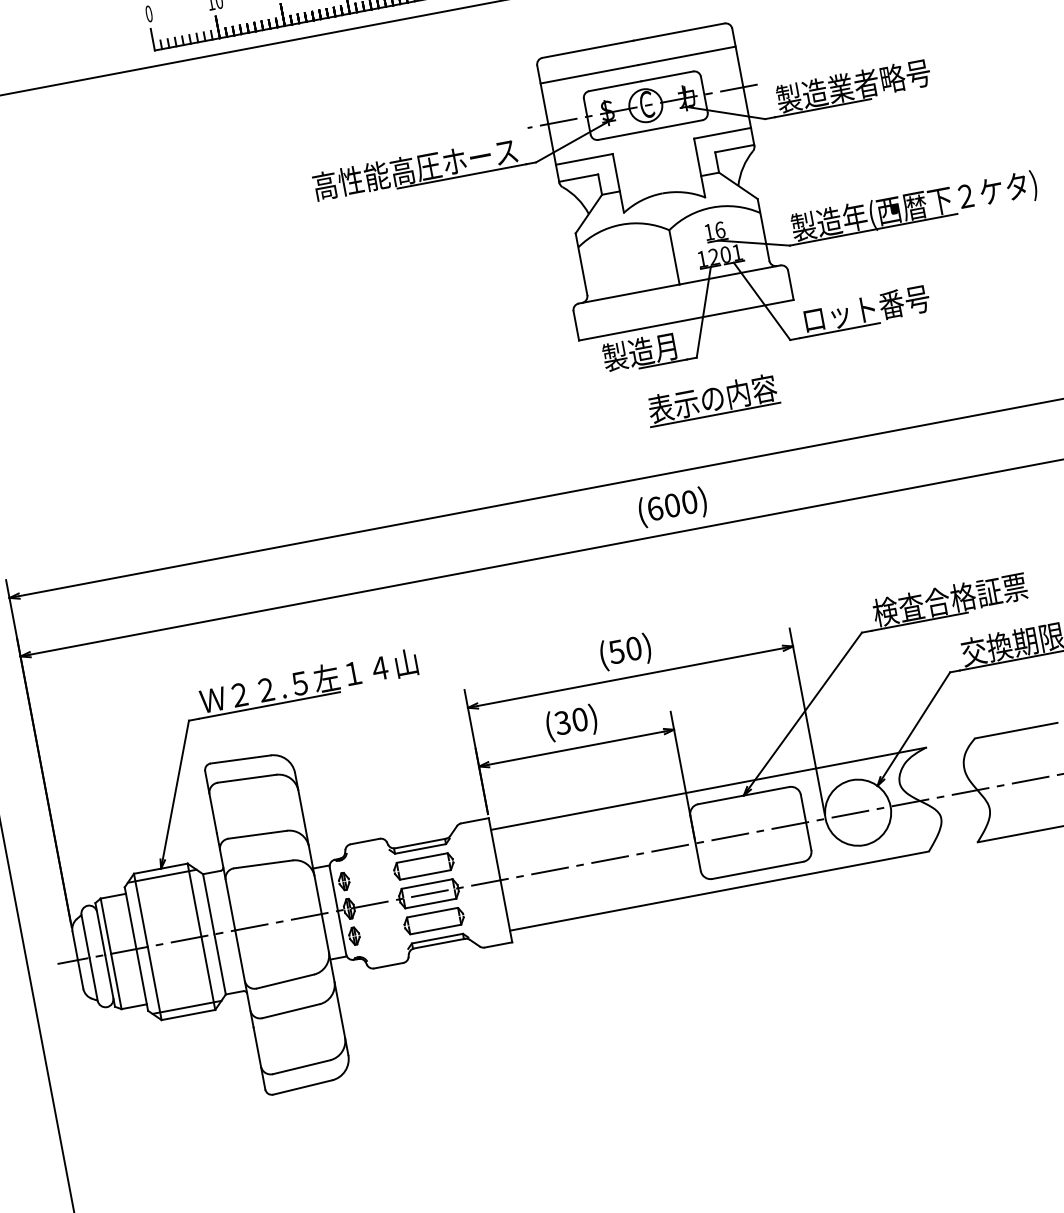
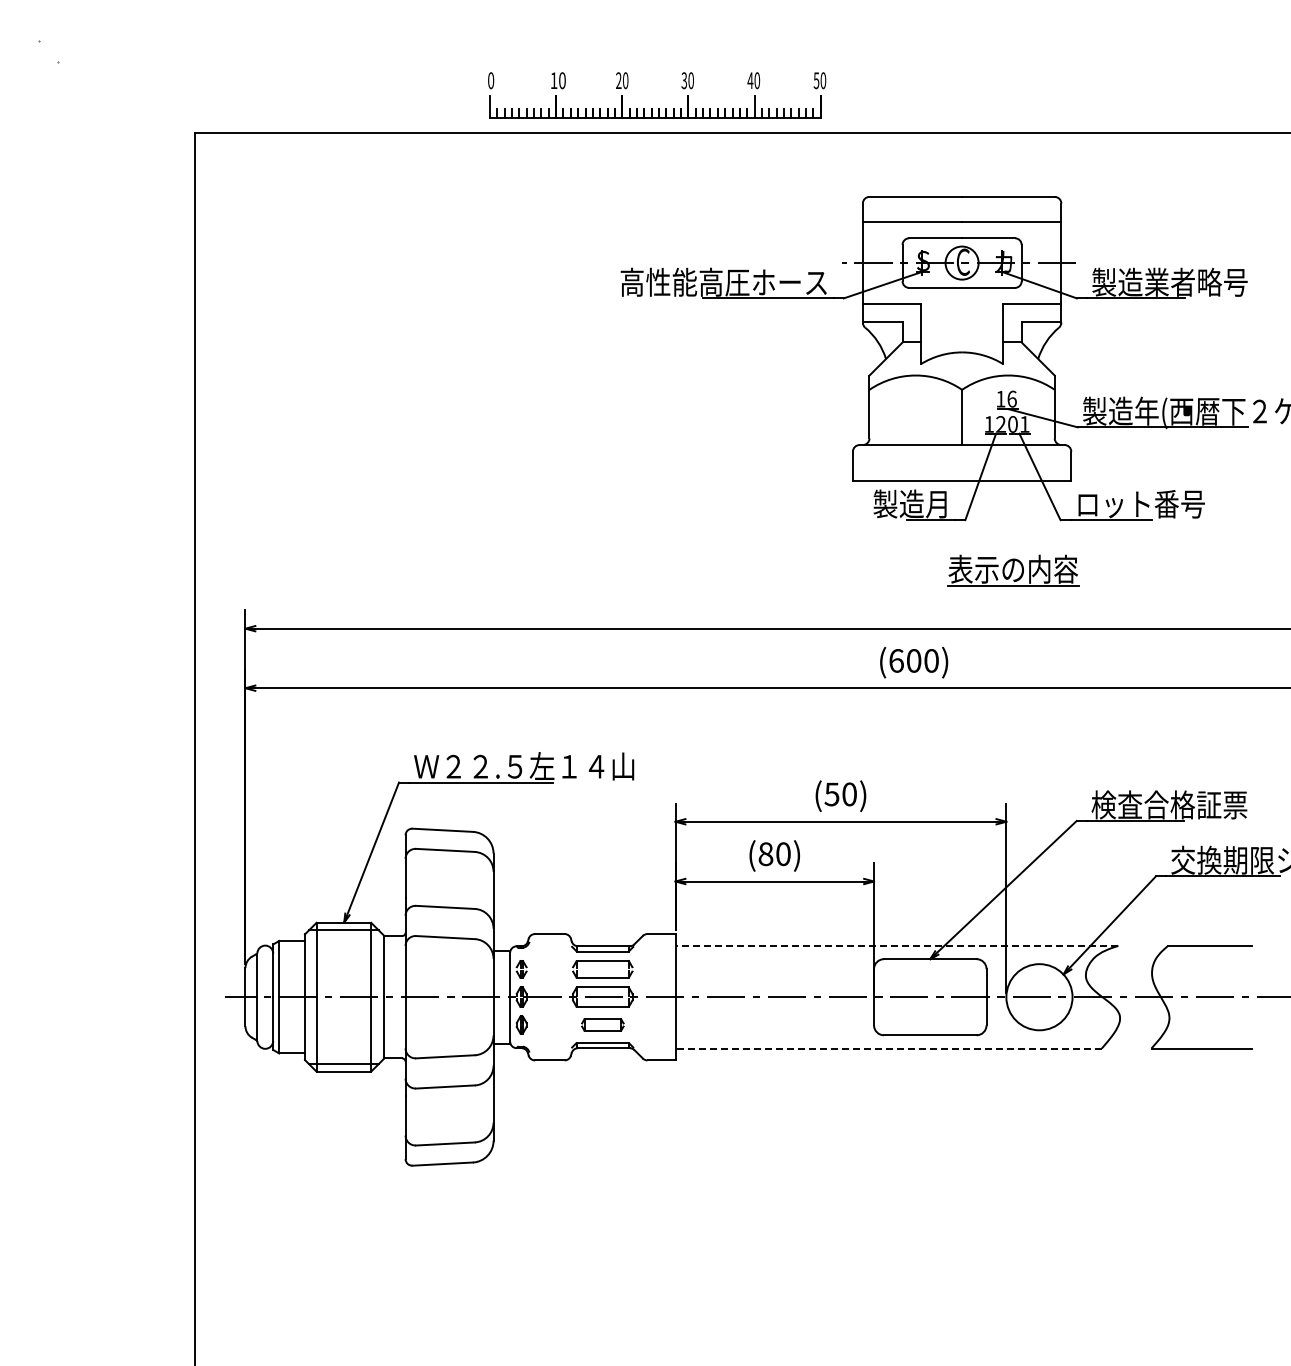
part: (712, 399) -> (1013, 570), moved
text: (562, 722) -> (765, 853), (30) -> (80)
line: (708, 788) -> (896, 945), solid -> dashed
line: (719, 891) -> (888, 1048), solid -> dashed
part: (433, 920) -> (602, 1024), size x0.7

